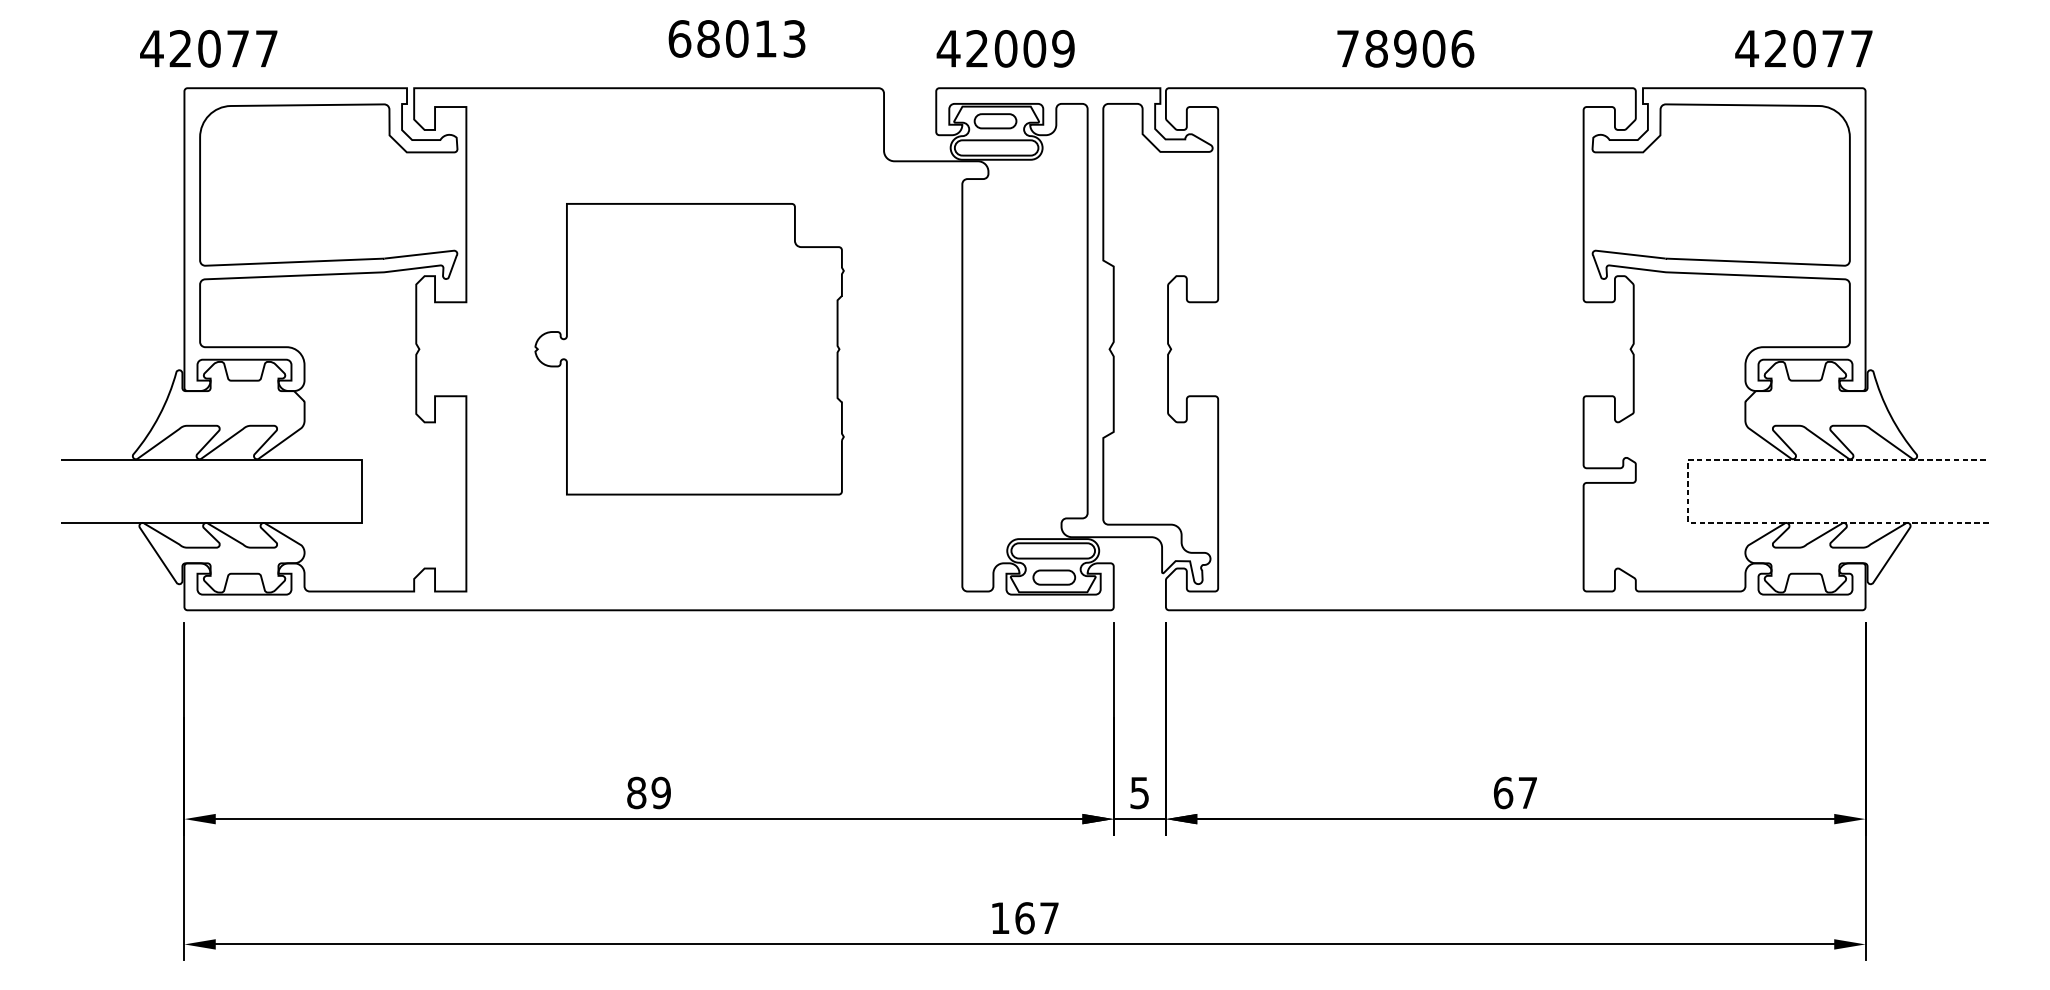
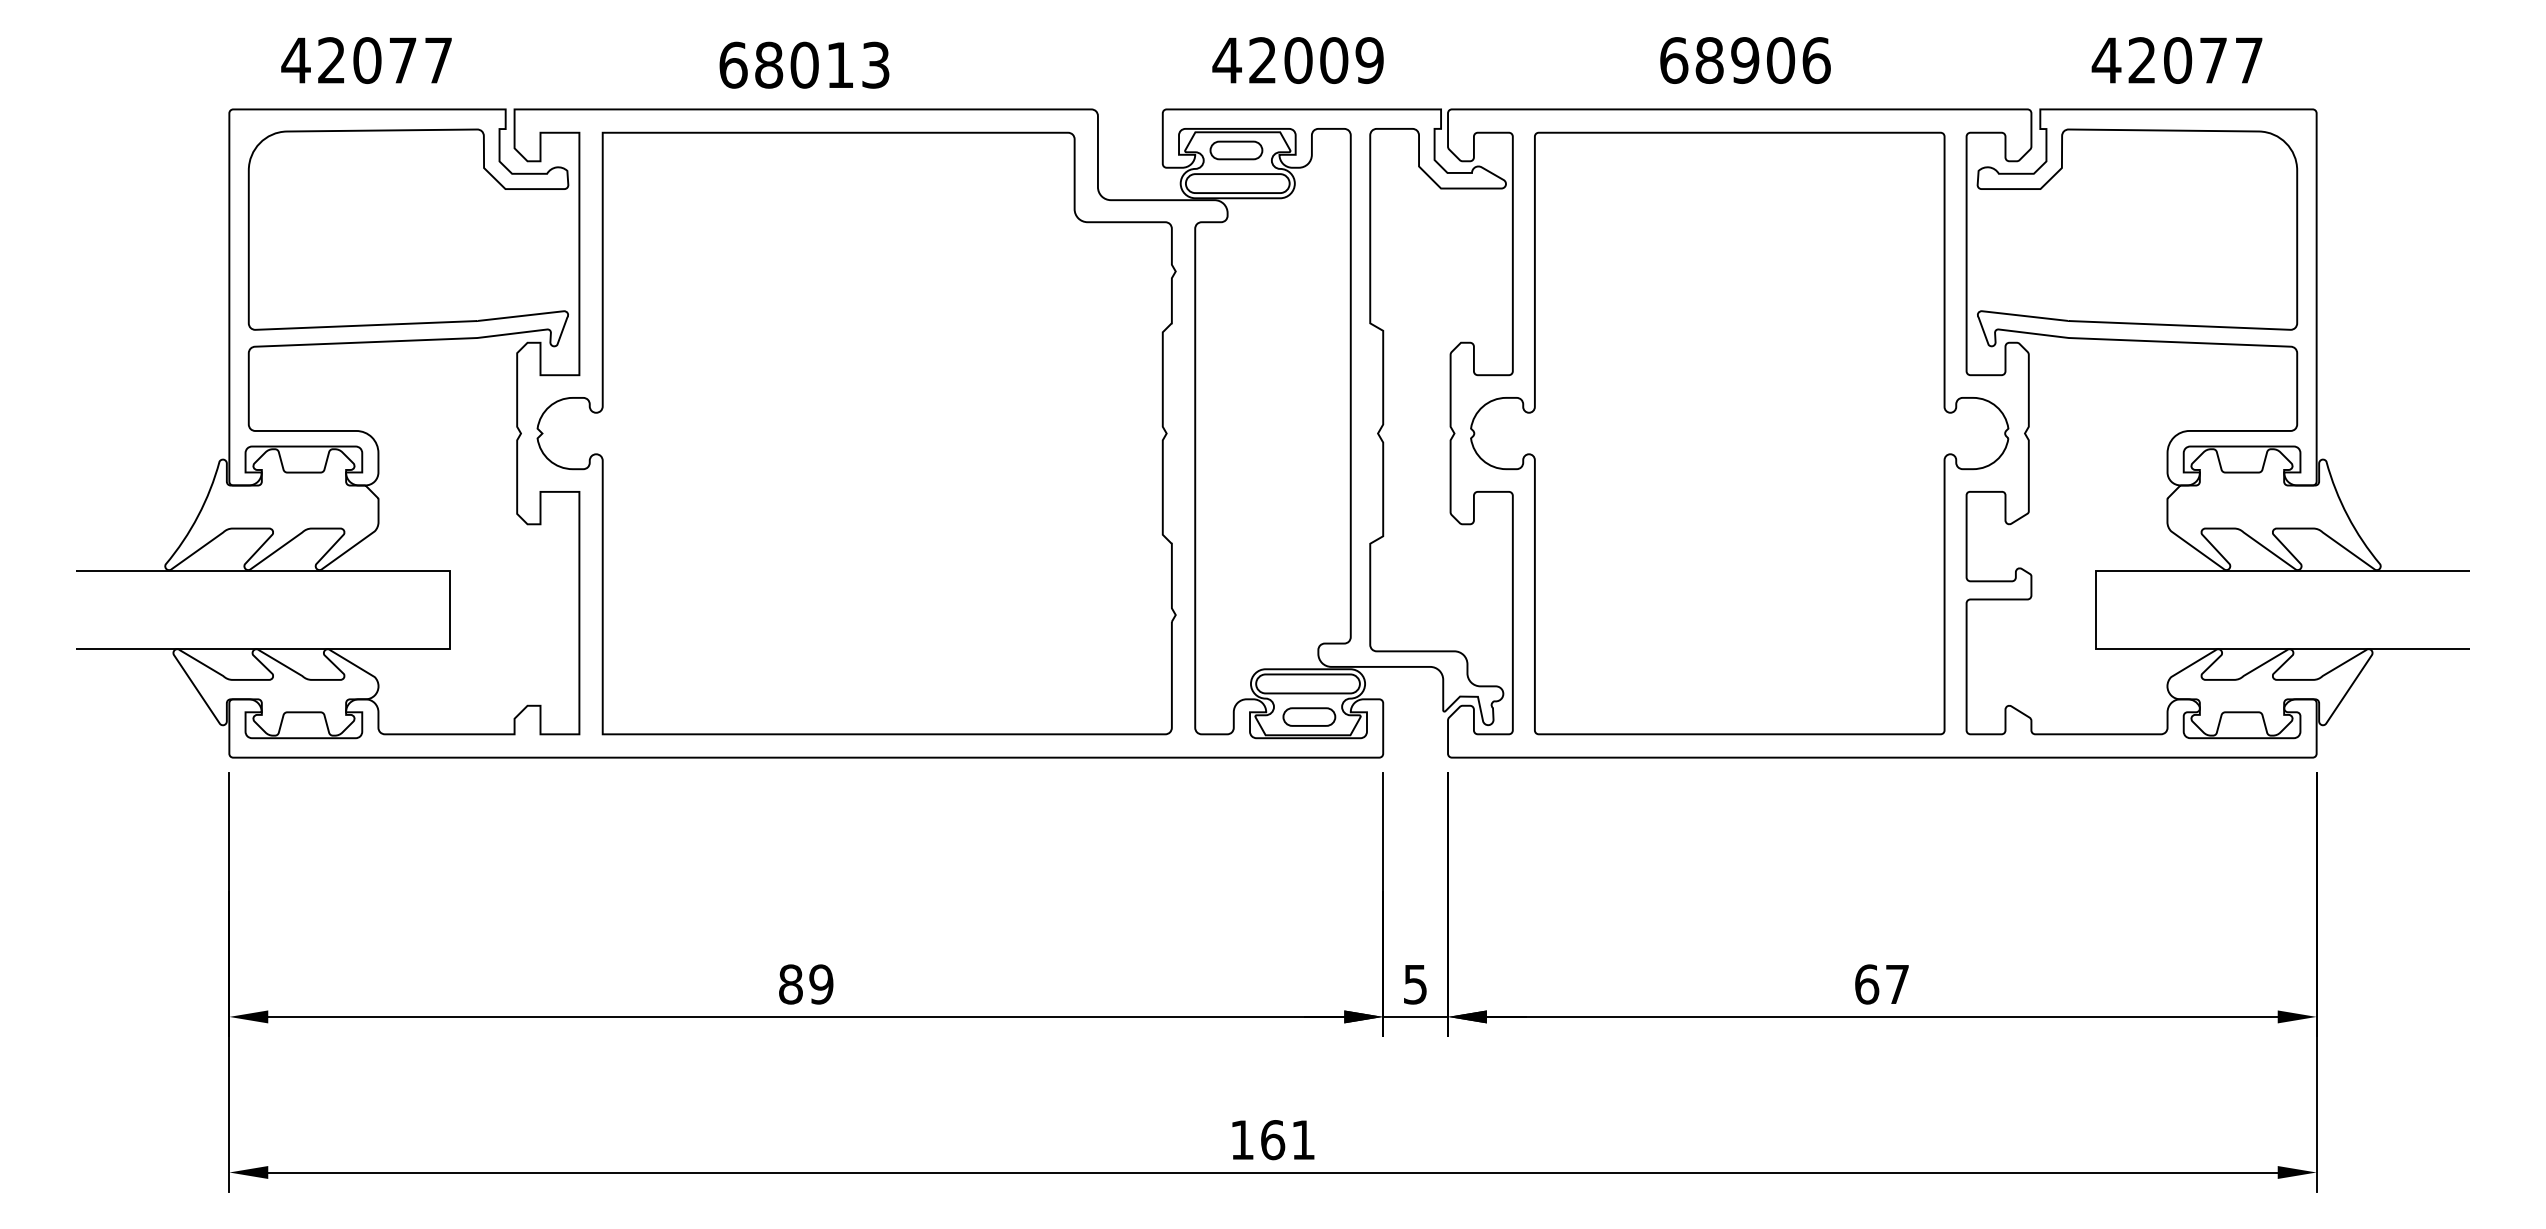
text: (737, 38) -> (804, 64), moved
text: (208, 48) -> (366, 60), moved
text: (1005, 48) -> (1297, 60), moved
text: (1348, 48) -> (1674, 60), 78906 -> 68906
text: (1803, 48) -> (2176, 60), moved
part: (689, 349) -> (856, 433), size x1.67
part: (1400, 349) -> (1739, 433), added
line: (1688, 490) -> (2096, 609), dashed -> solid
text: (1049, 917) -> (1303, 1139), 167 -> 161

